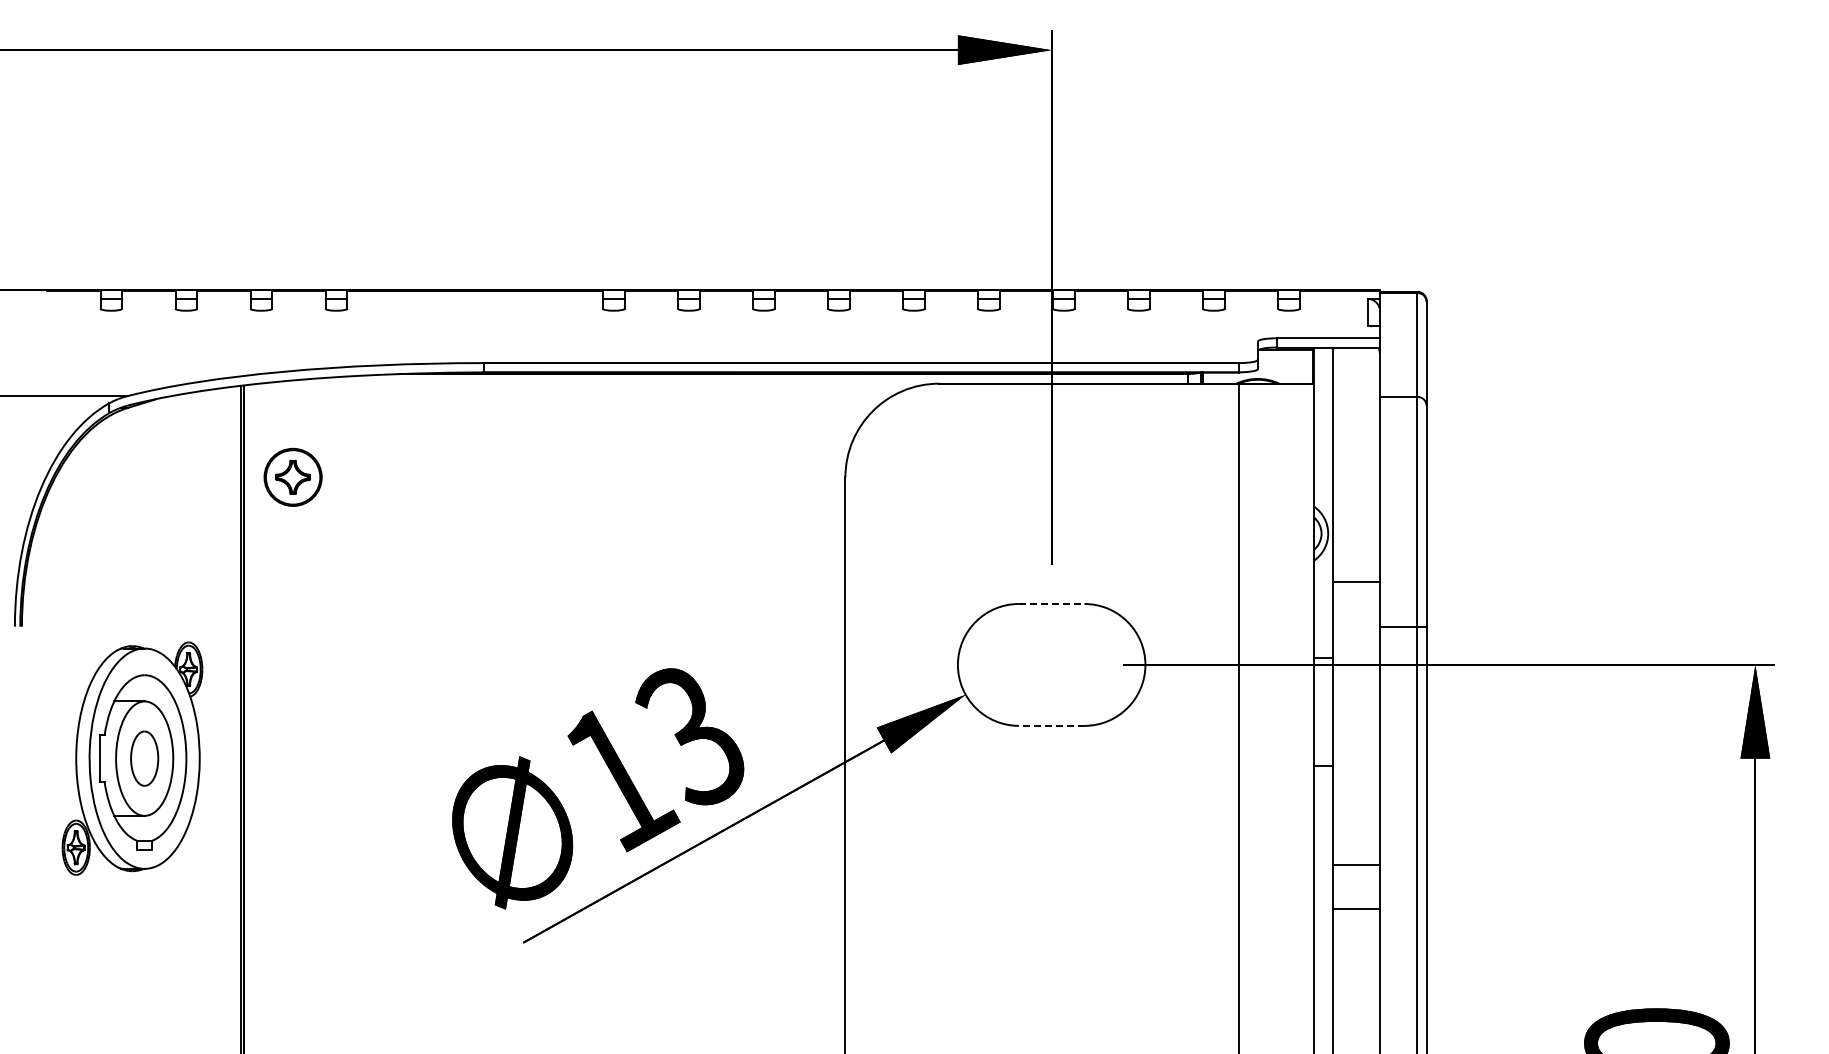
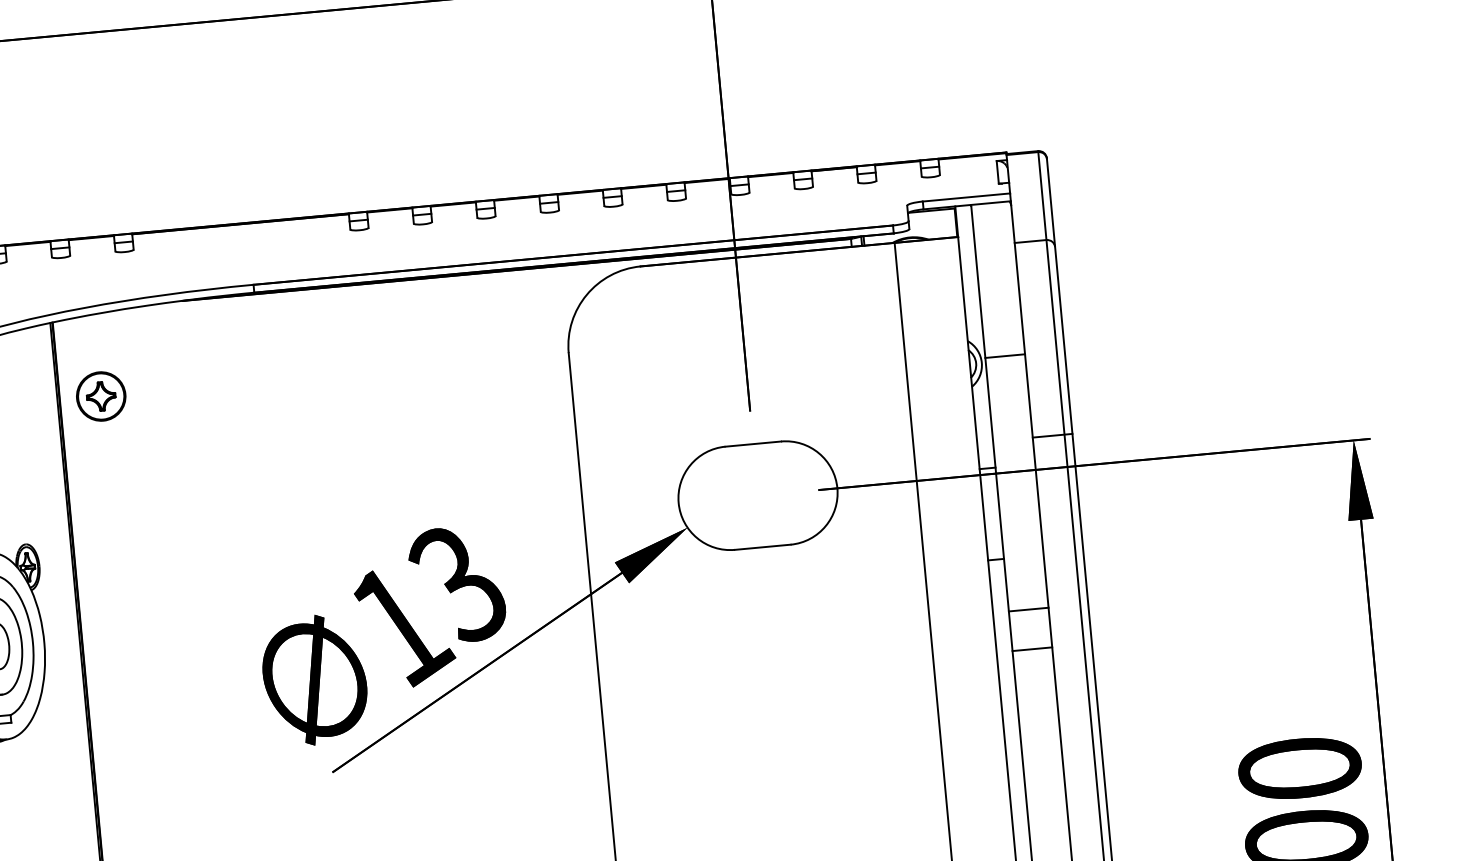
line: (1355, 582) -> (1004, 356), moved
line: (1051, 603) -> (753, 443), dashed -> solid
line: (1051, 725) -> (762, 546), dashed -> solid
line: (1355, 864) -> (1027, 609), moved
line: (1355, 908) -> (1031, 649), moved

